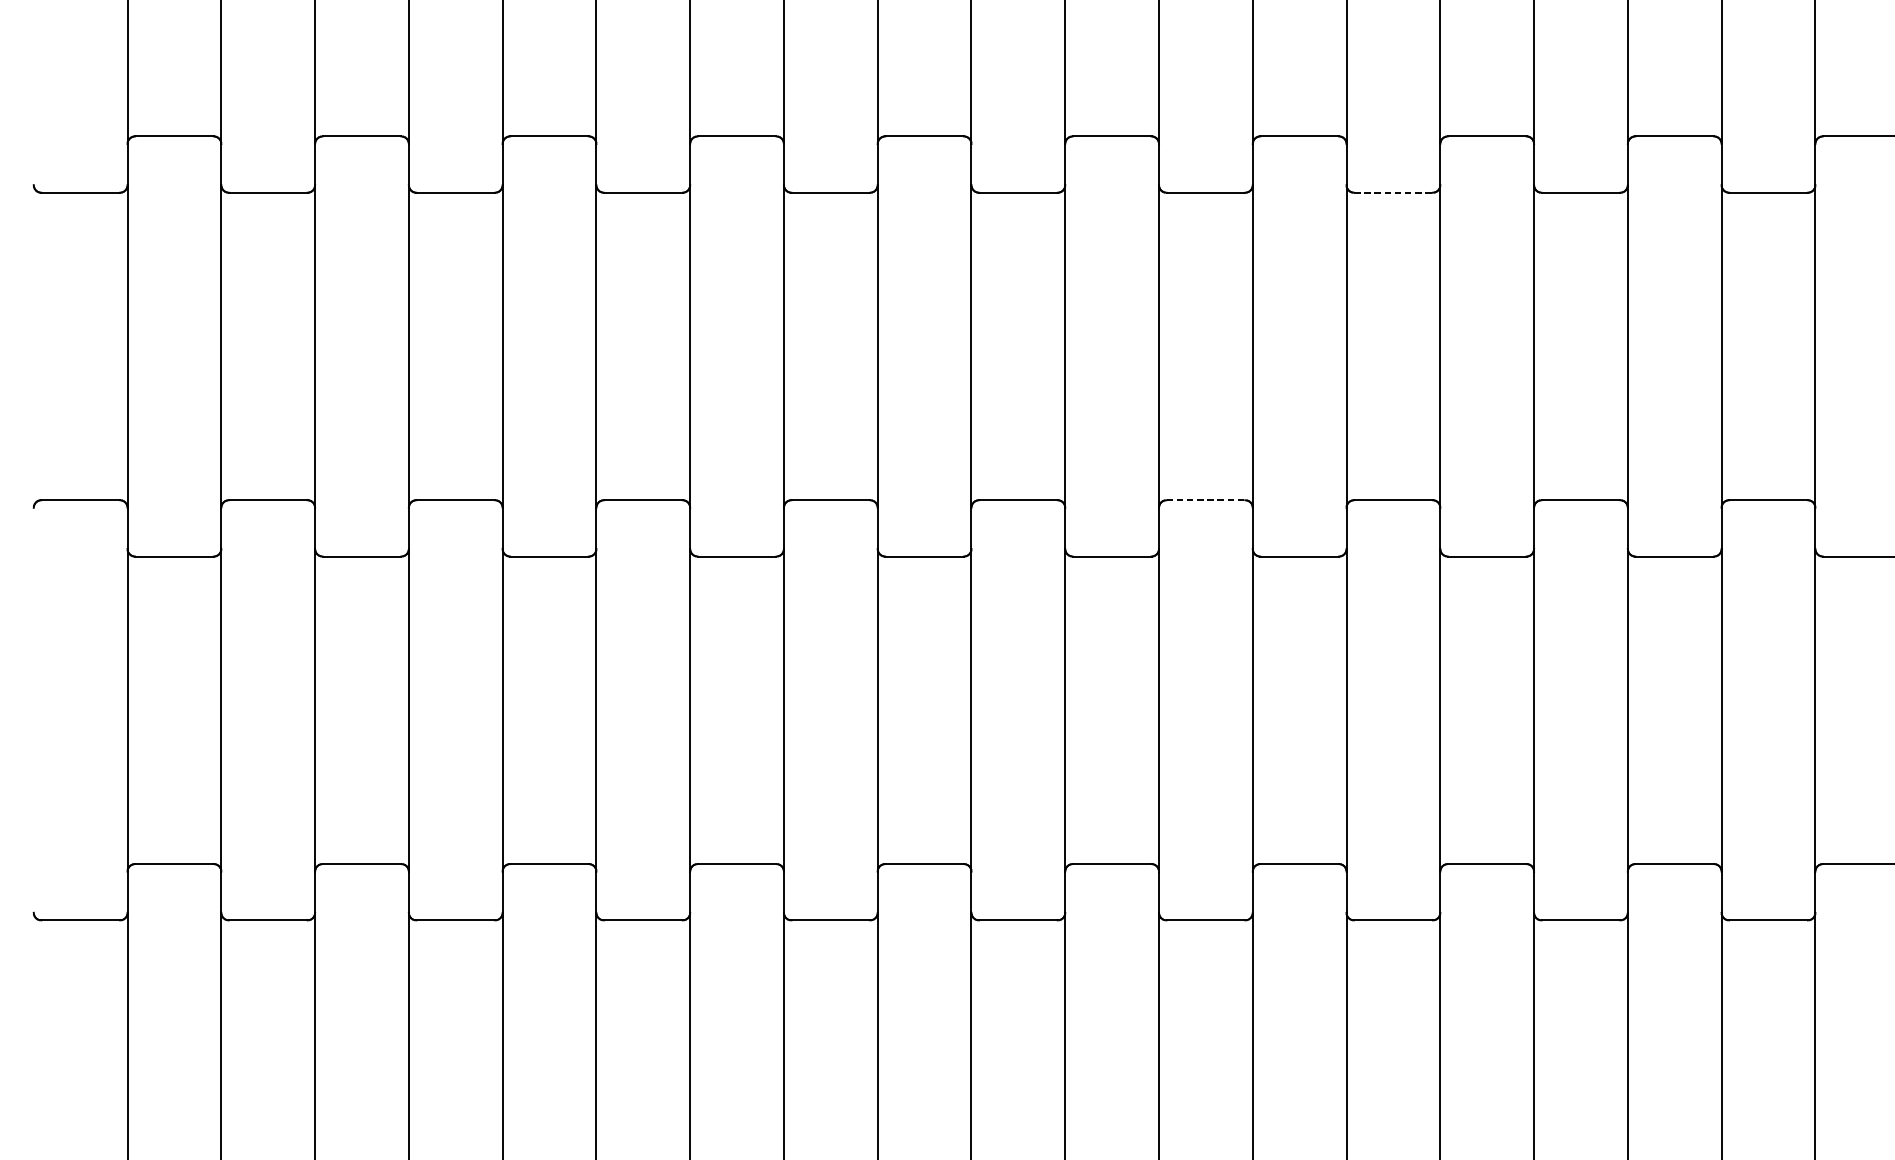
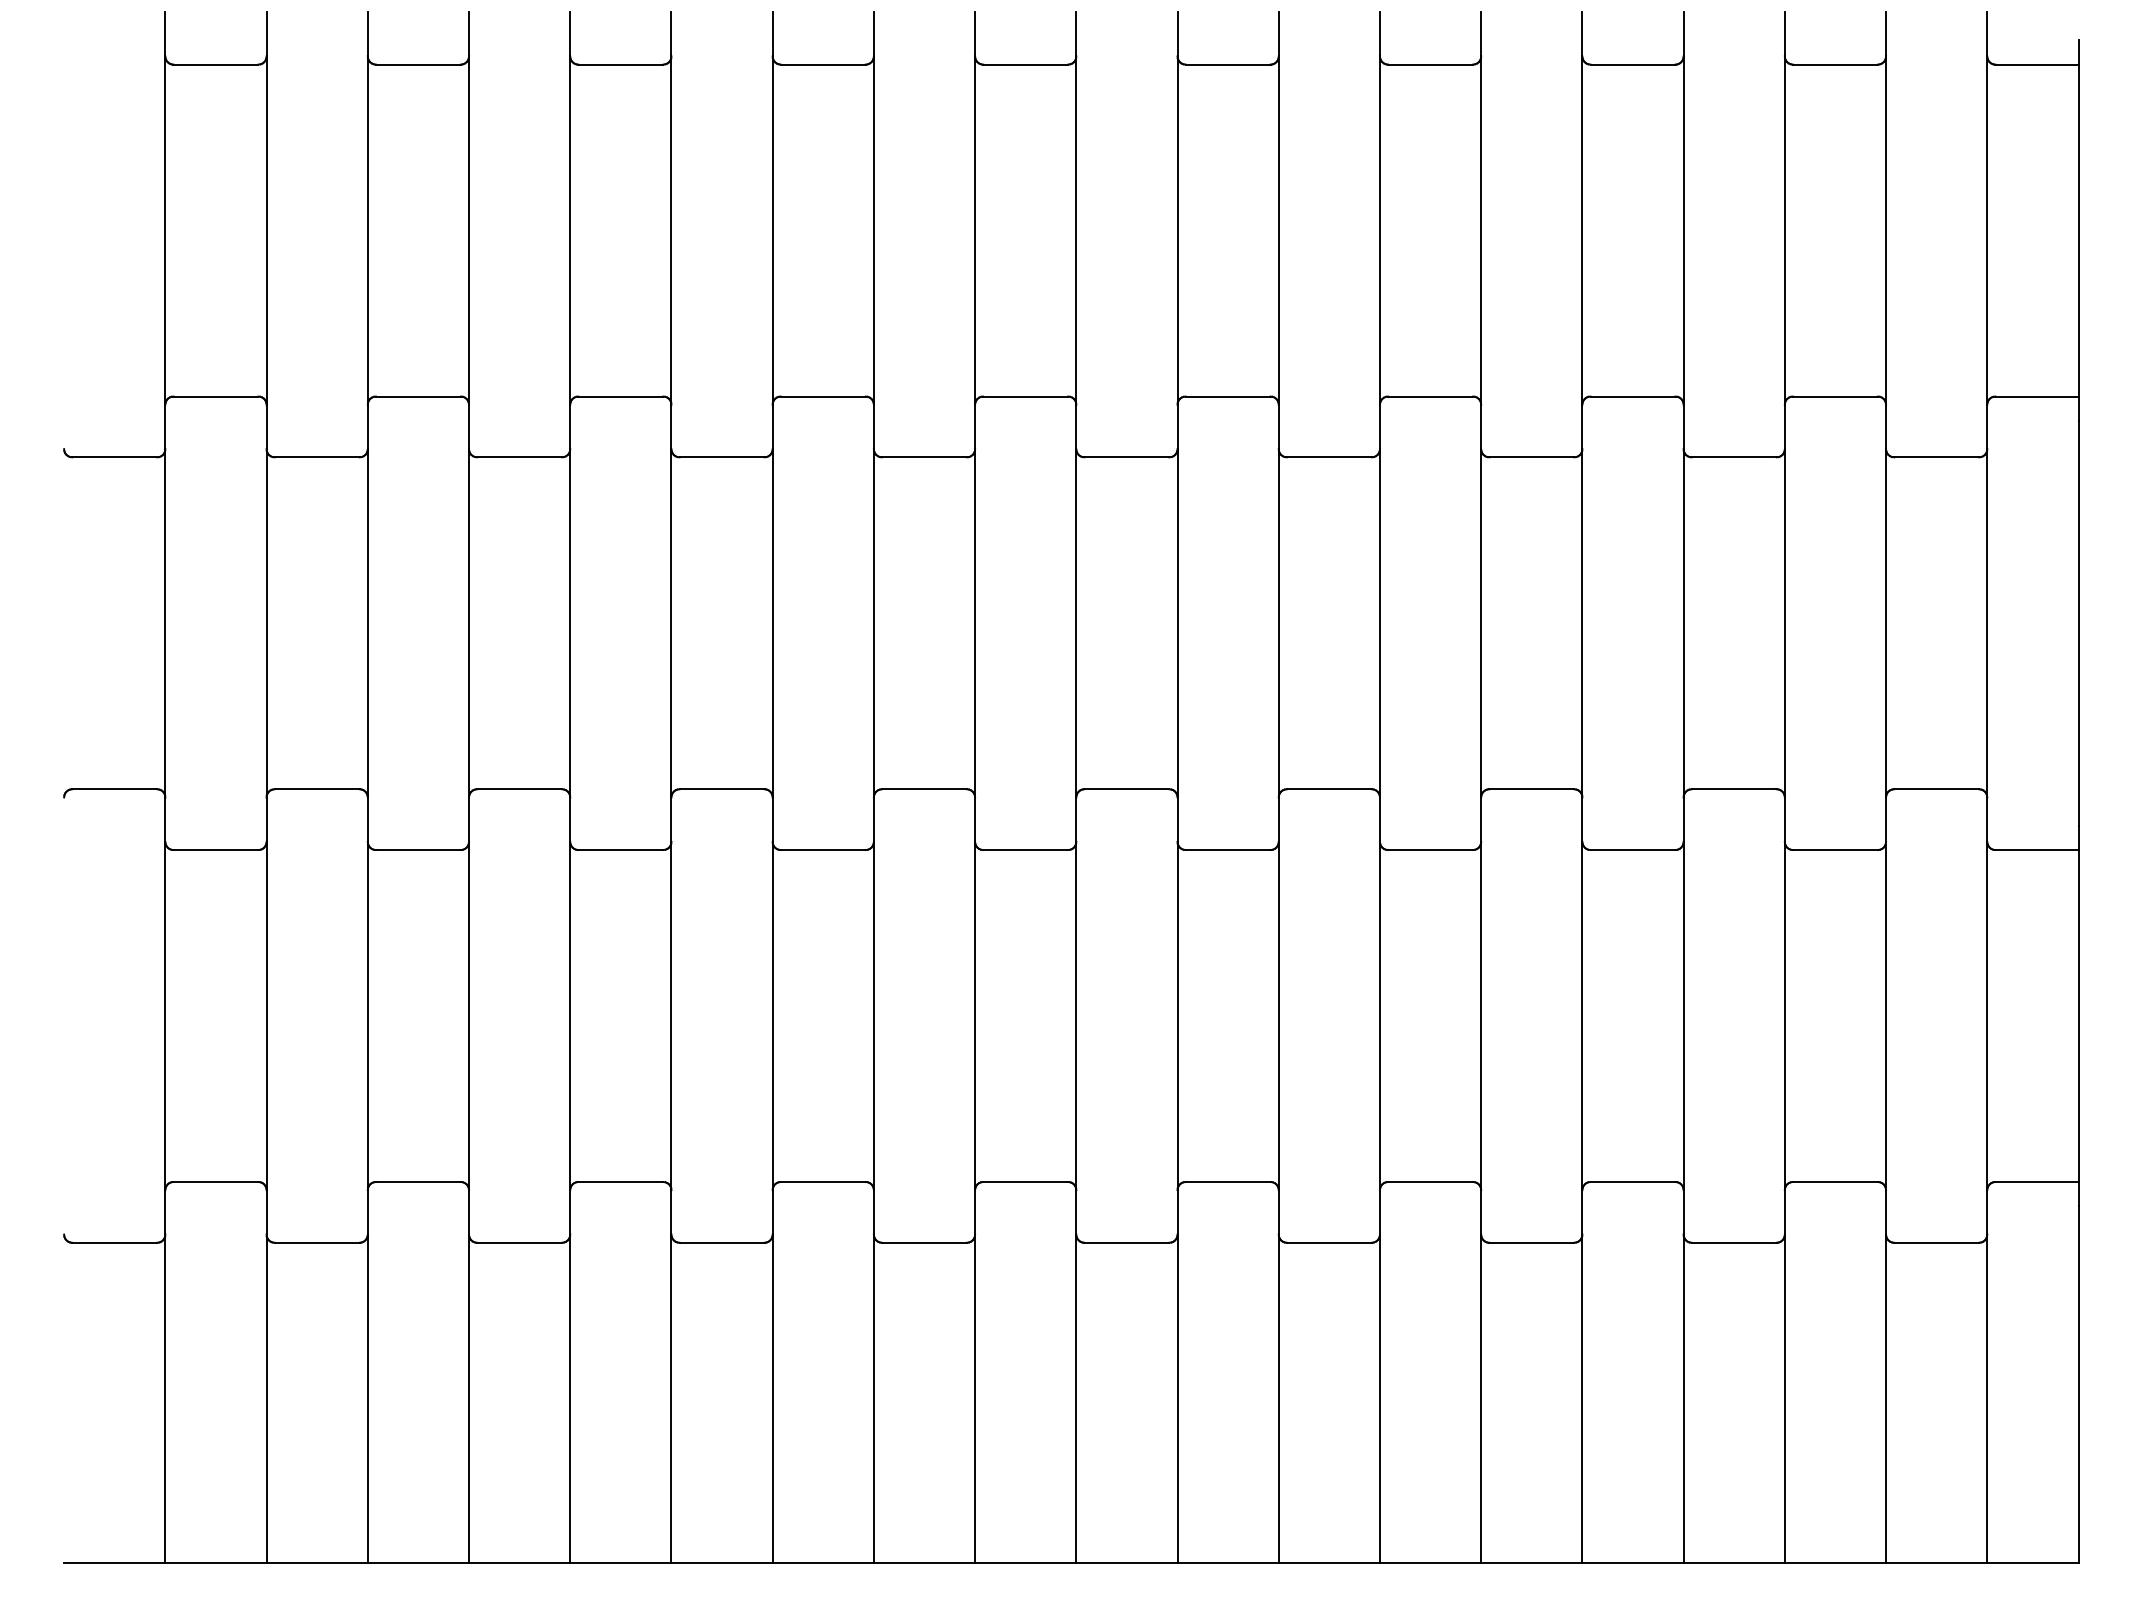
line: (1393, 192) -> (1531, 457), dashed -> solid
line: (1206, 500) -> (1329, 789), dashed -> solid

